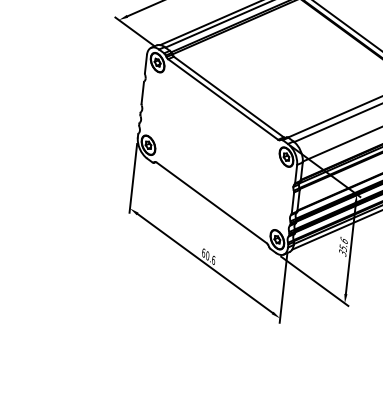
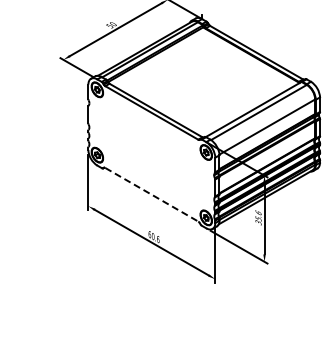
line: (211, 202) -> (151, 194), solid -> dashed

